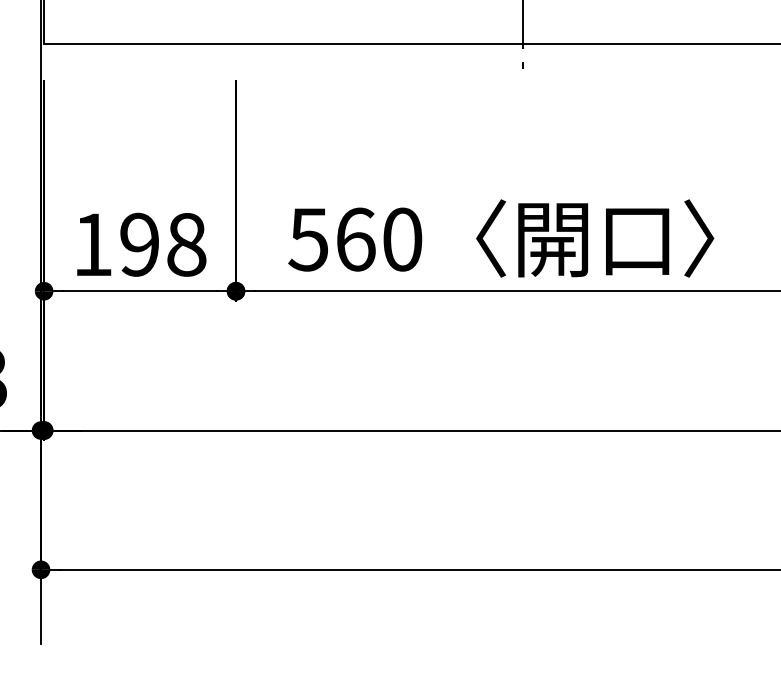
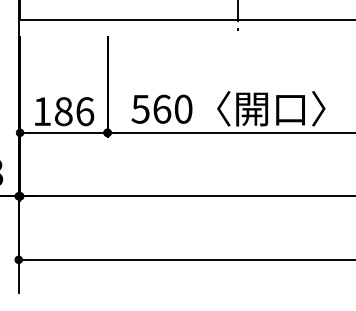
text: (163, 244) -> (74, 111), 198 -> 186

